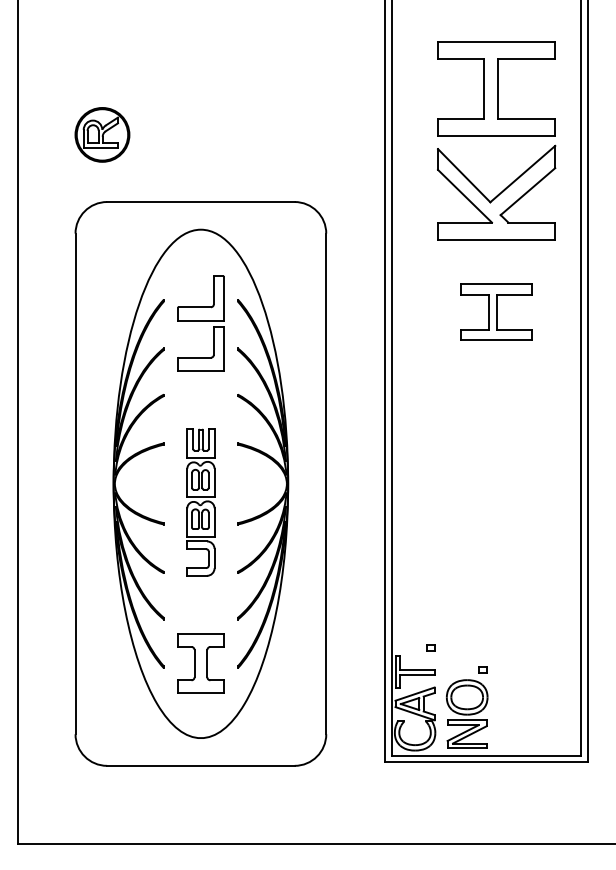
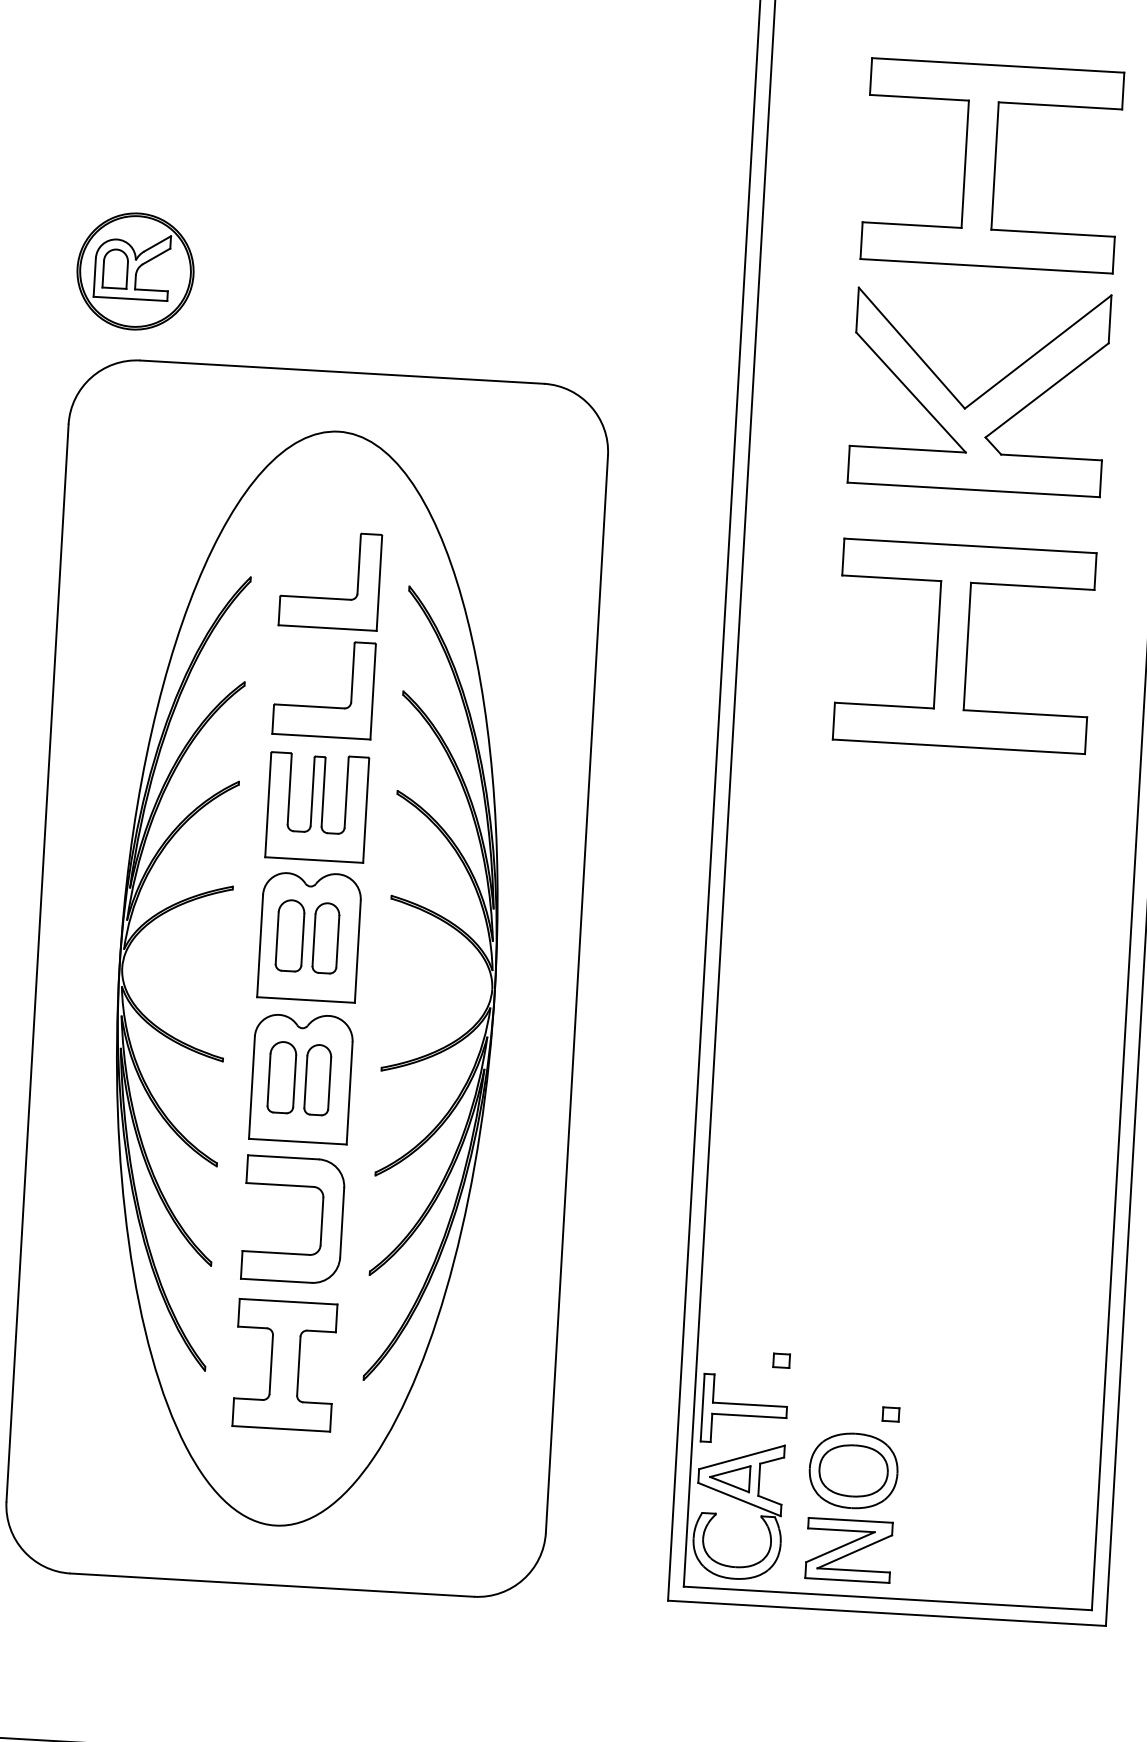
part: (102, 134) -> (135, 270), moved
part: (496, 312) -> (964, 646), size x1.67
part: (200, 502) -> (304, 1018), size x1.67

